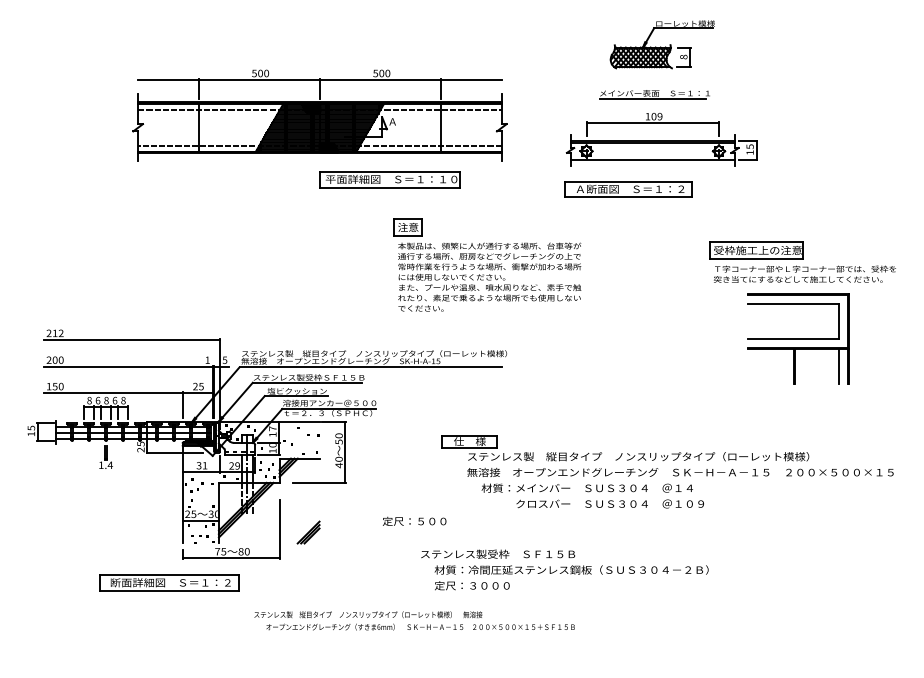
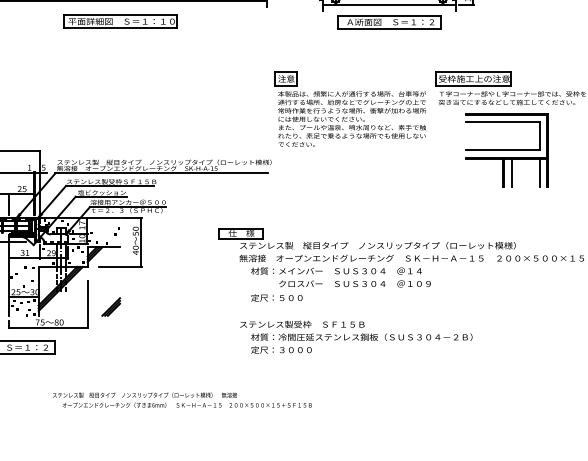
part: (389, 179) -> (119, 21), moved
part: (628, 189) -> (389, 22), moved
part: (487, 264) -> (350, 108), moved
line: (803, 366) -> (511, 172), added
text: (414, 520) -> (276, 297), moved
text: (564, 569) -> (356, 336), moved
text: (414, 620) -> (182, 399), moved

